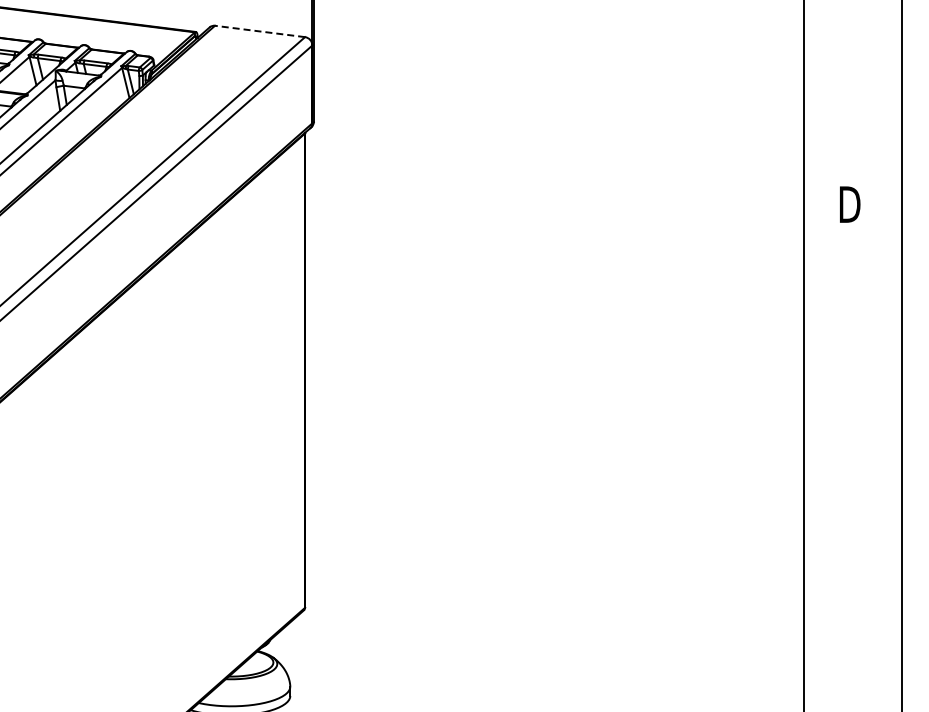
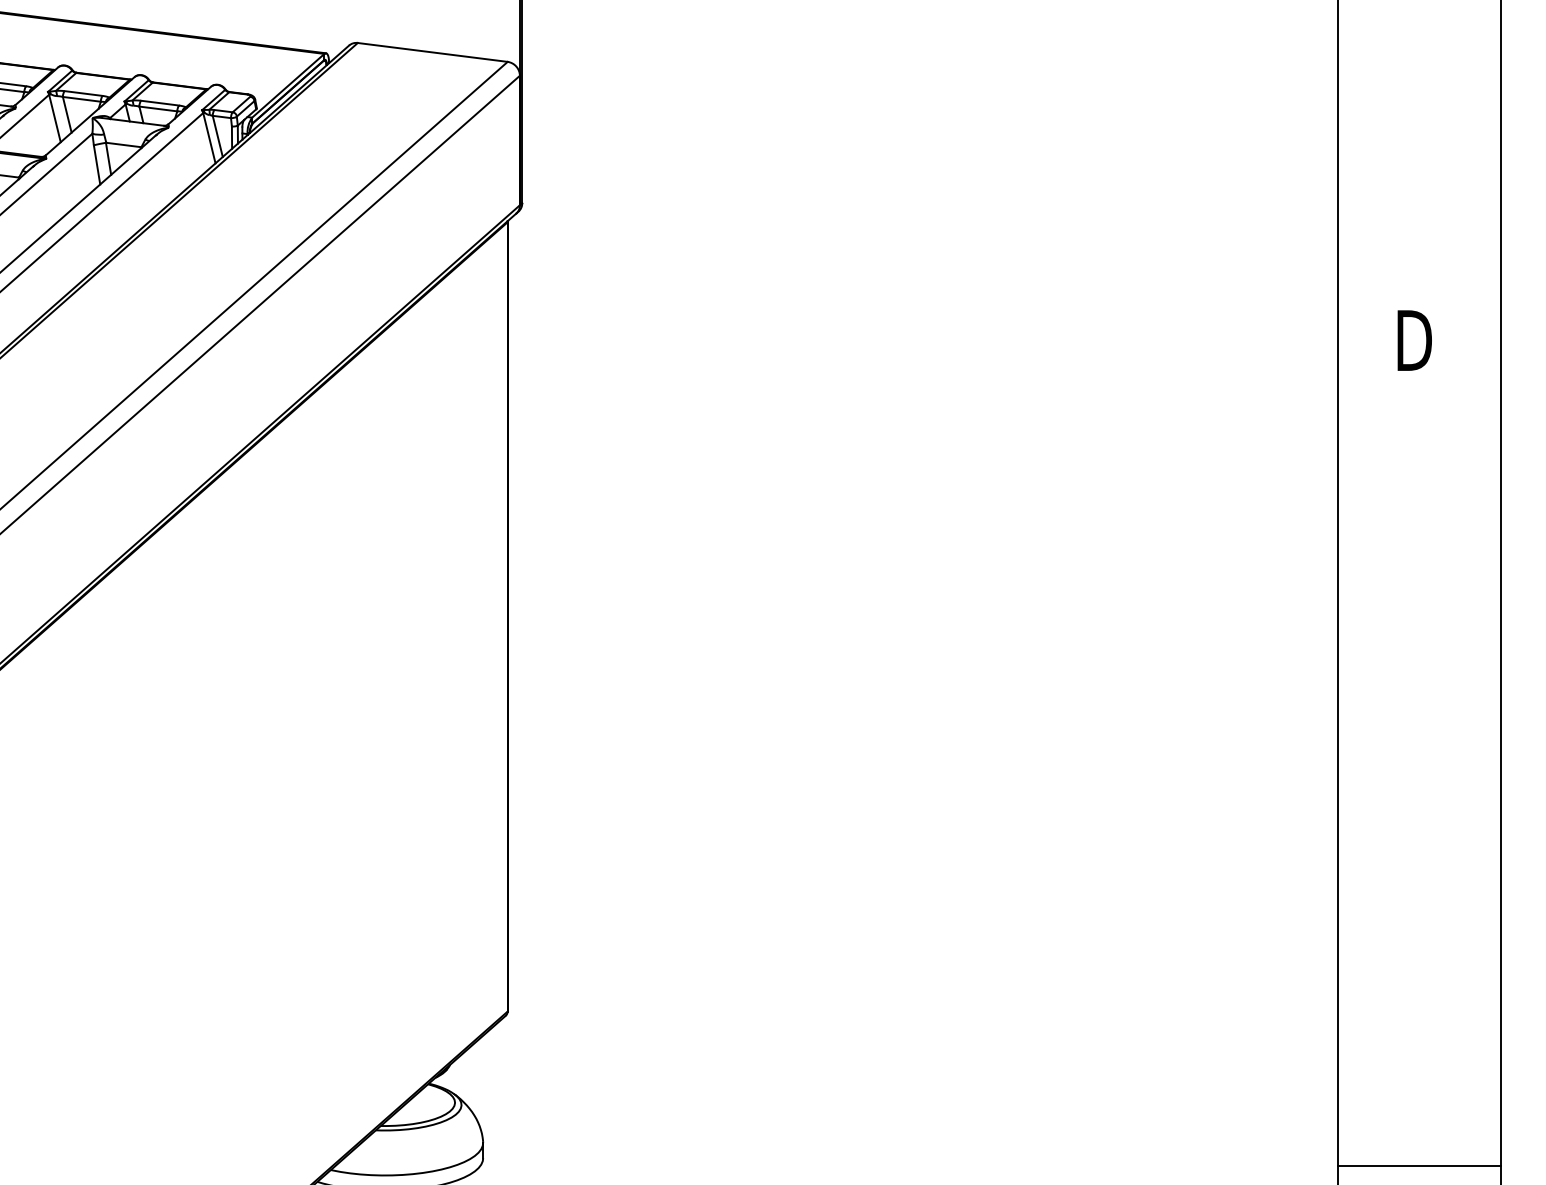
line: (259, 31) -> (431, 52), dashed -> solid
line: (852, 700) -> (1418, 1165), added

